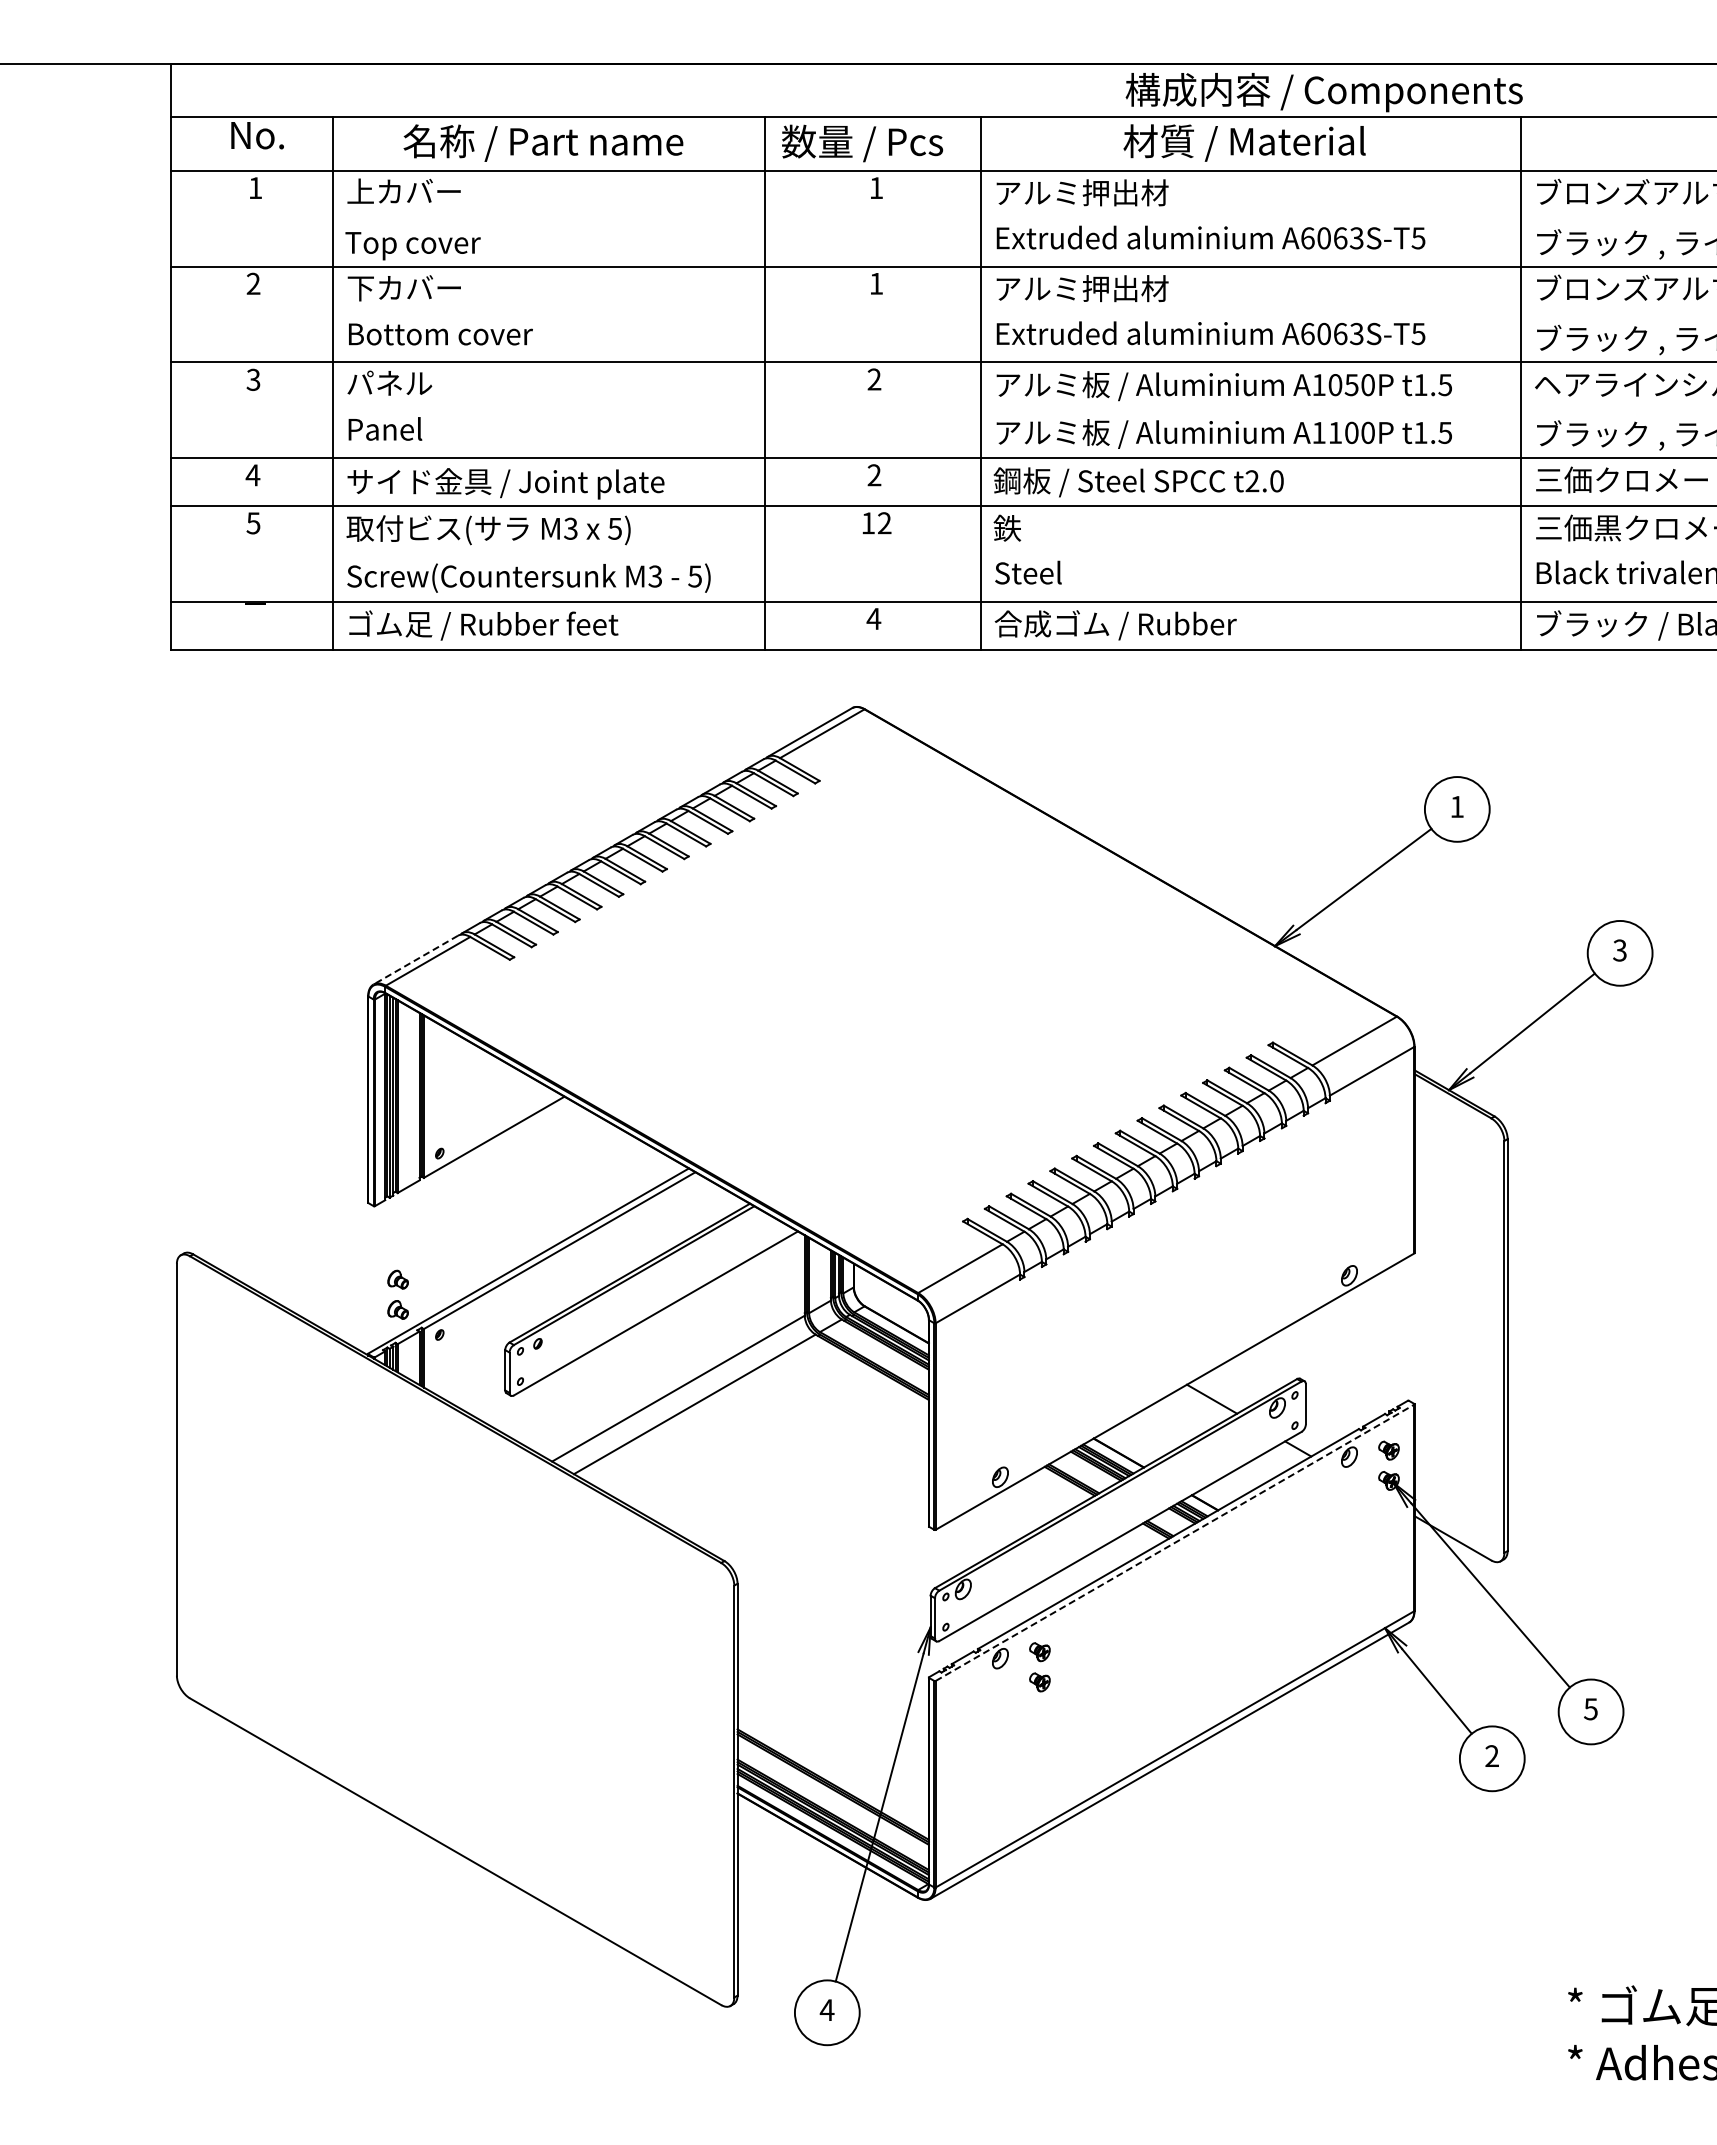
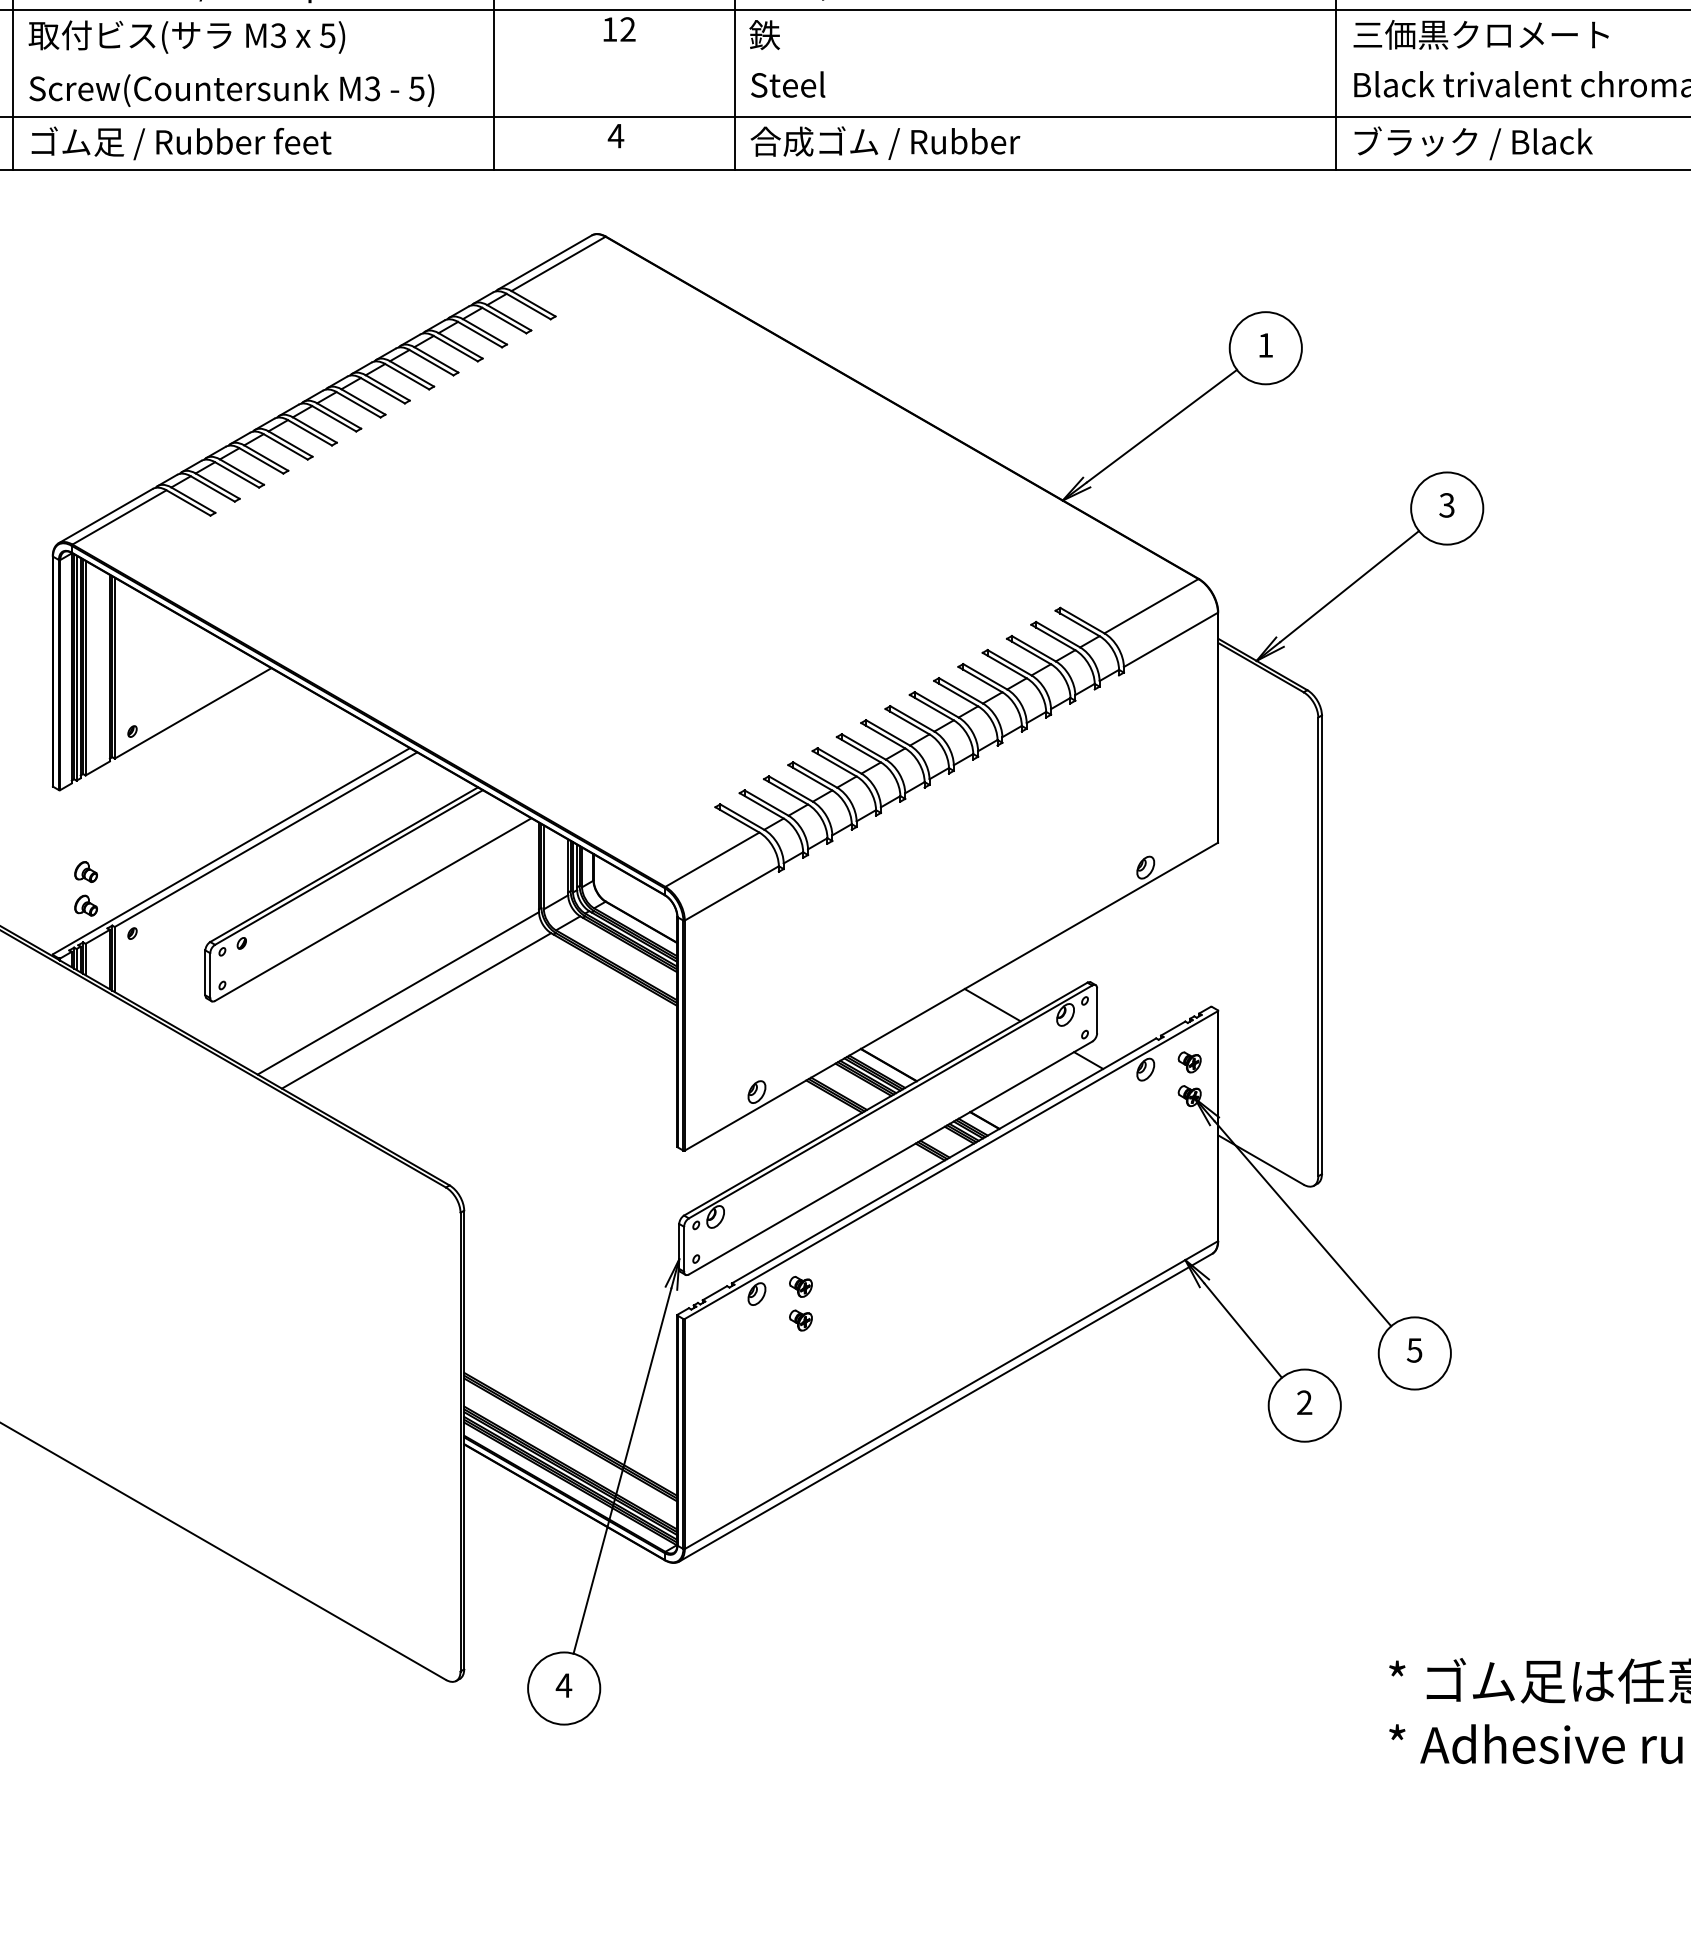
line: (415, 960) -> (105, 516), dashed -> solid
line: (1175, 1542) -> (951, 1164), dashed -> solid

